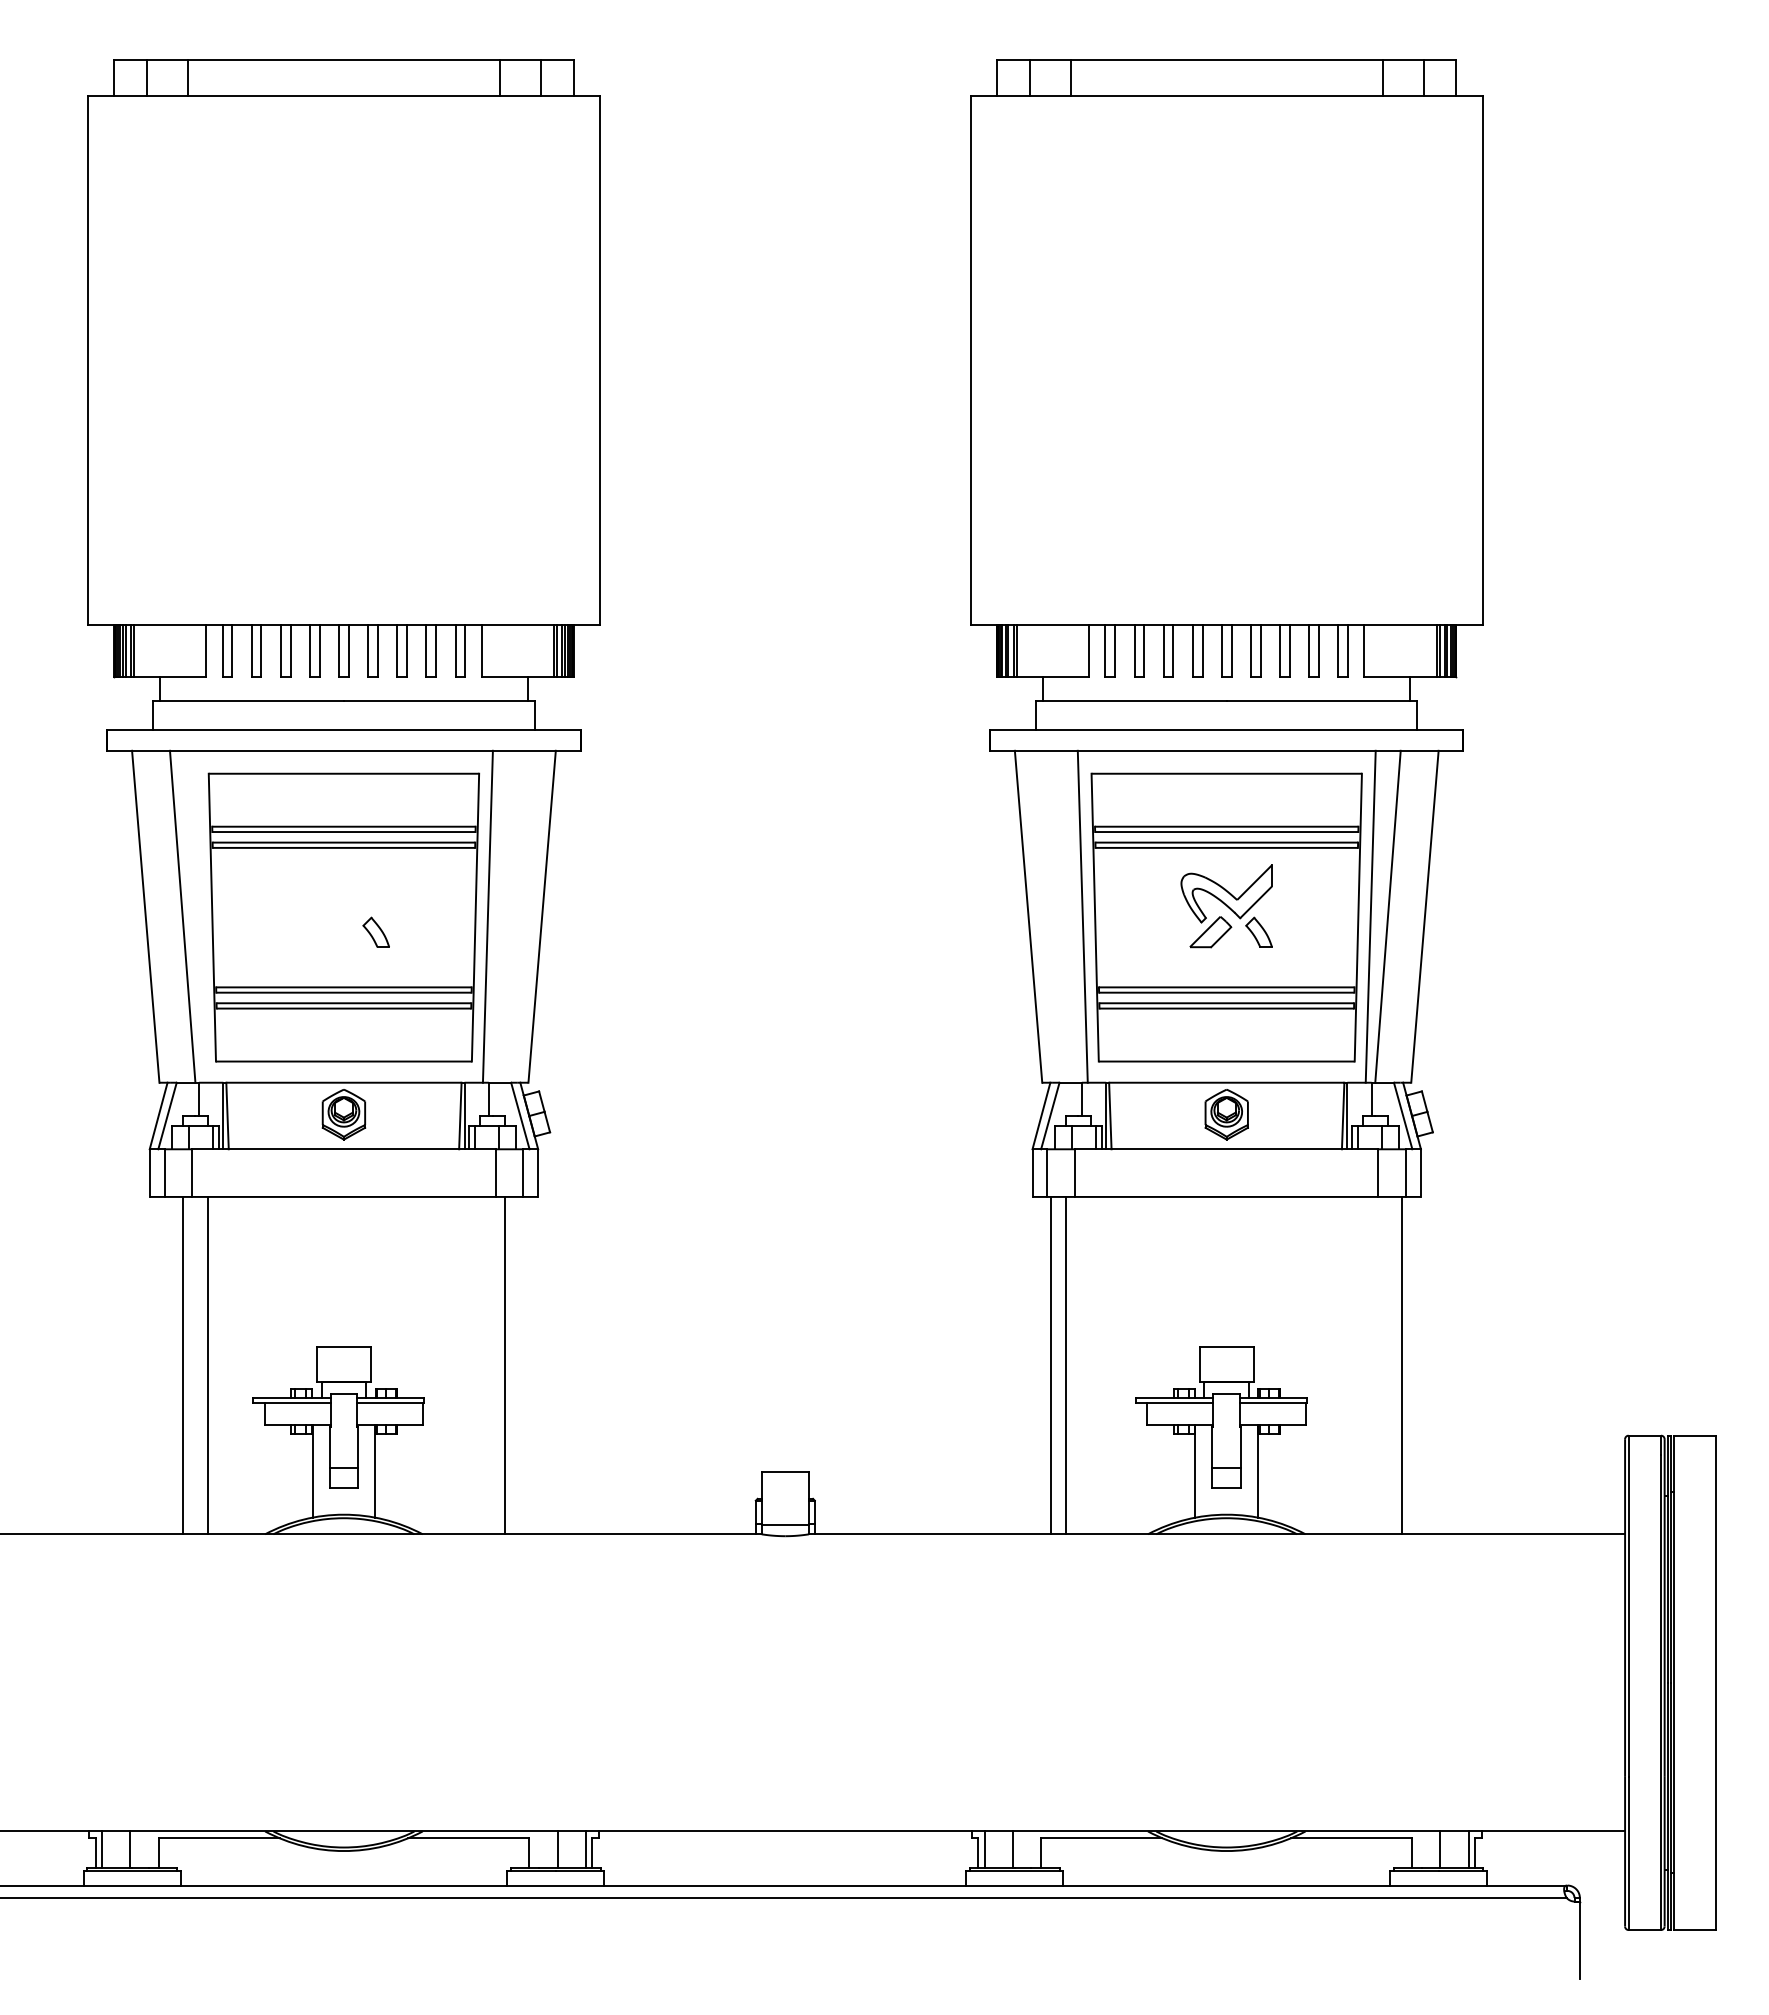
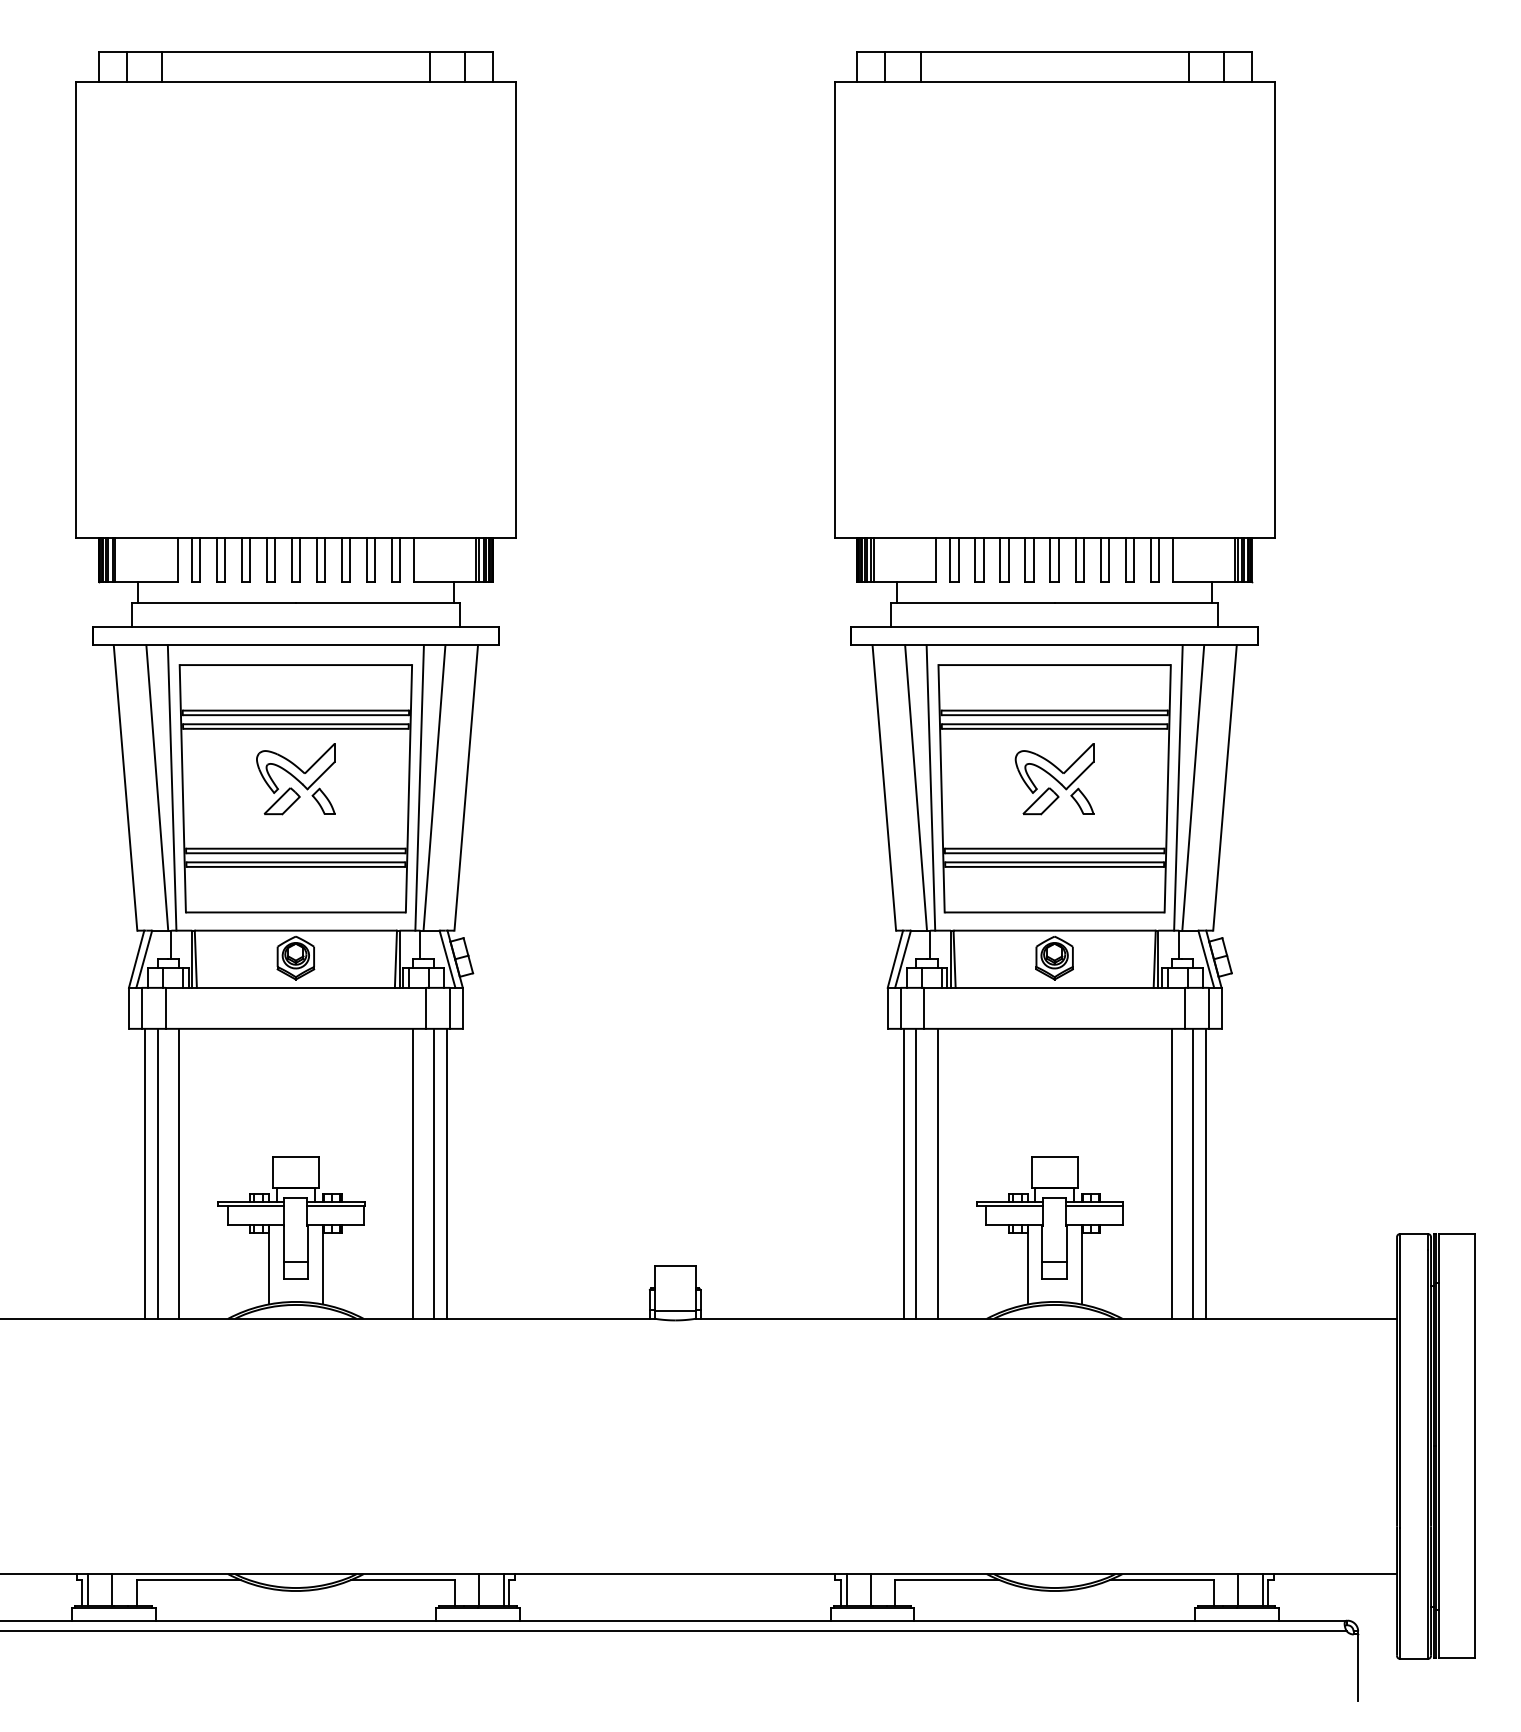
part: (343, 906) -> (295, 779), added
line: (199, 916) -> (171, 787), added
line: (504, 916) -> (433, 787), added
line: (1065, 916) -> (916, 787), added
line: (168, 1365) -> (145, 1173), added
line: (480, 1365) -> (413, 1173), added
line: (519, 1365) -> (446, 1173), added
line: (1090, 1365) -> (937, 1173), added
line: (1362, 1365) -> (1171, 1173), added
line: (1387, 1365) -> (1192, 1173), added

